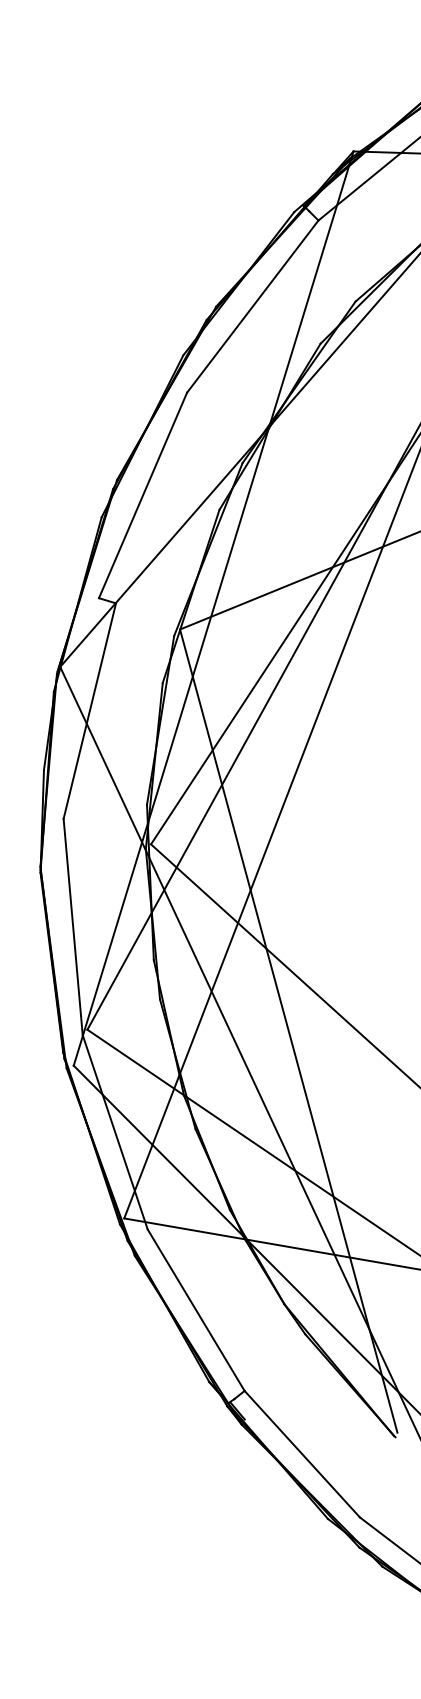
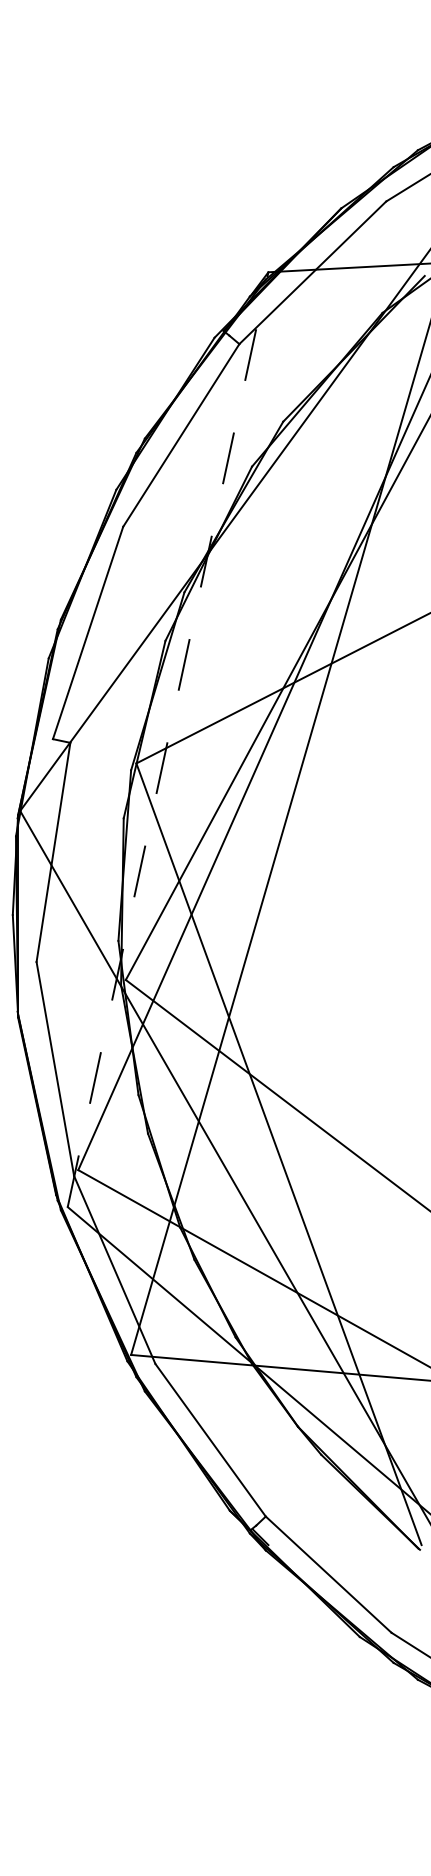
line: (214, 608) -> (168, 739), solid -> dashed

